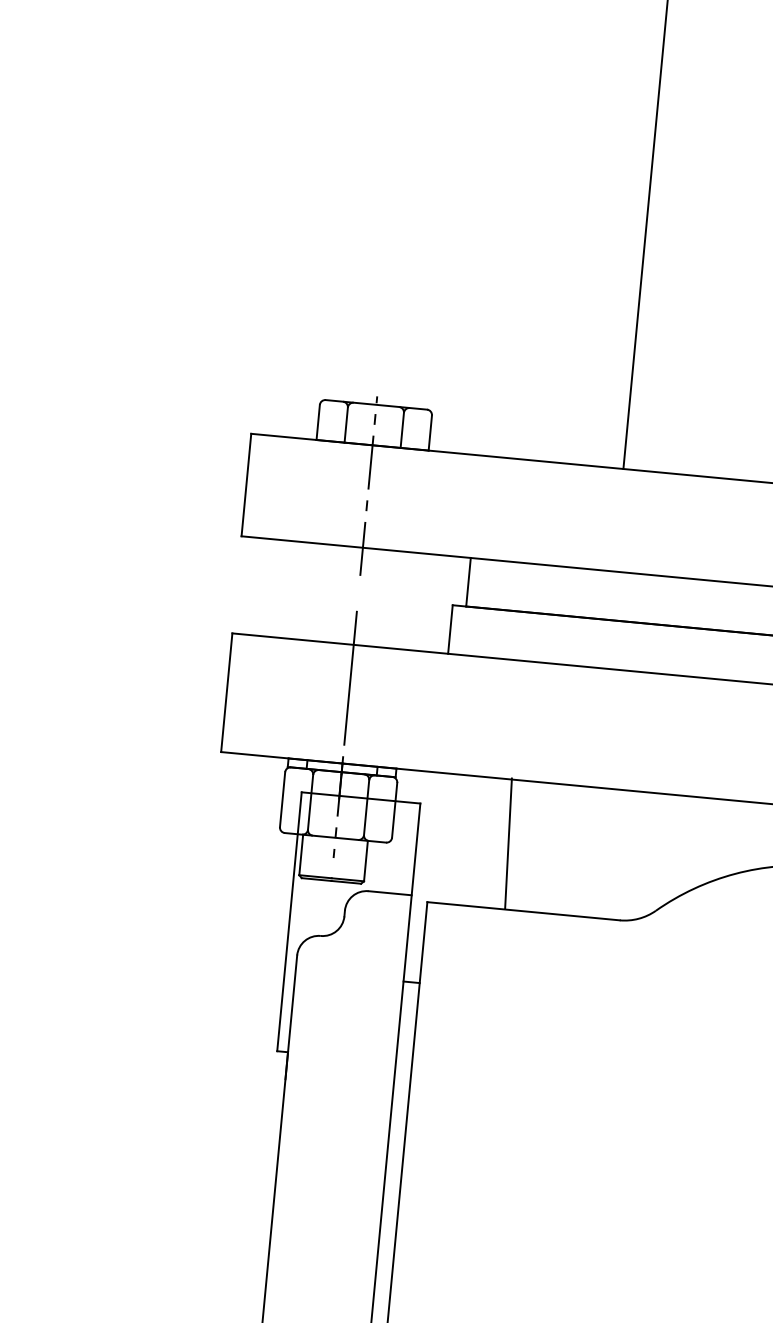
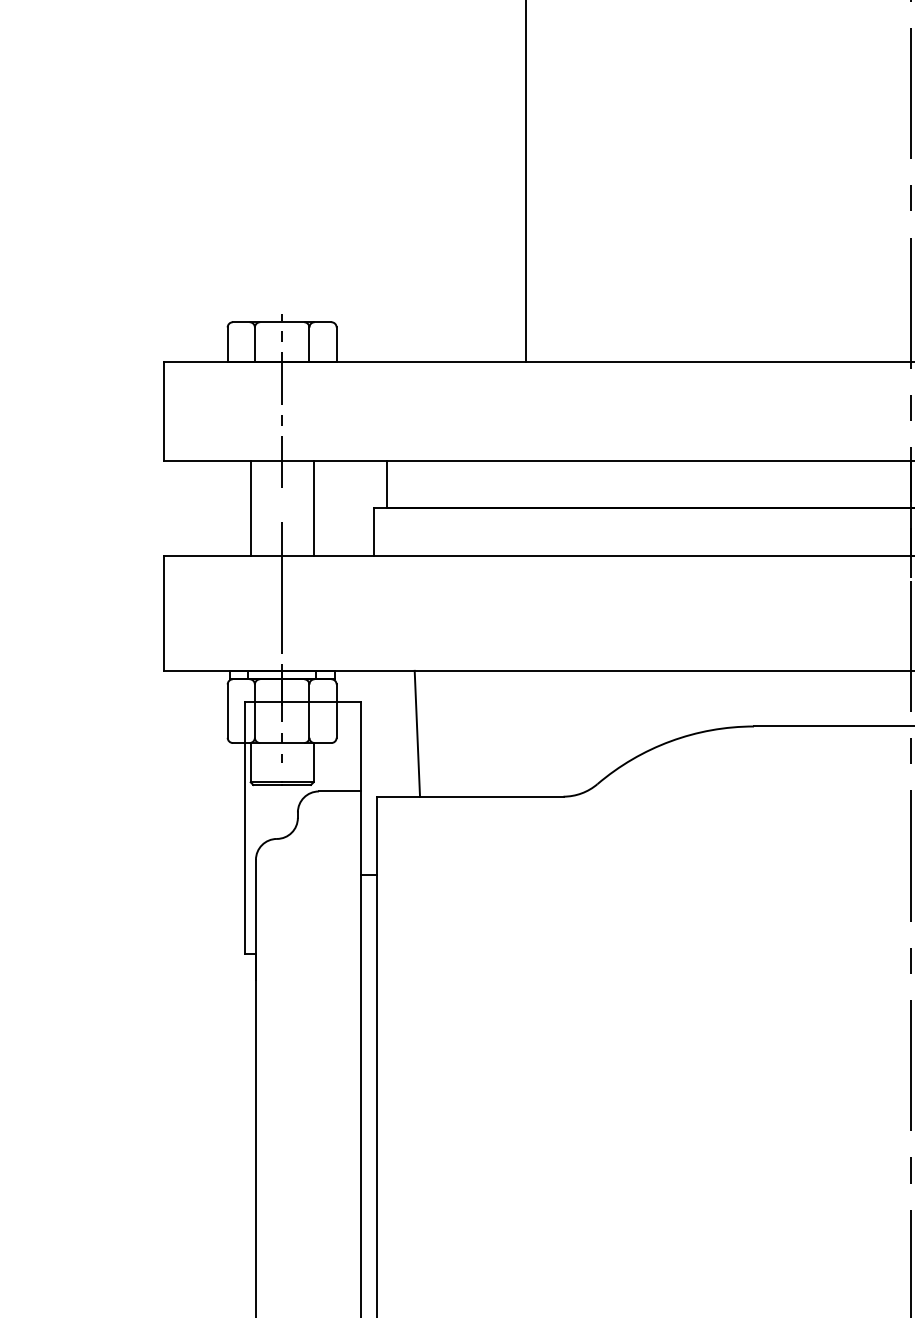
line: (325, 593) -> (250, 508), added
line: (390, 599) -> (313, 508), added
line: (508, 843) -> (417, 733), moved

